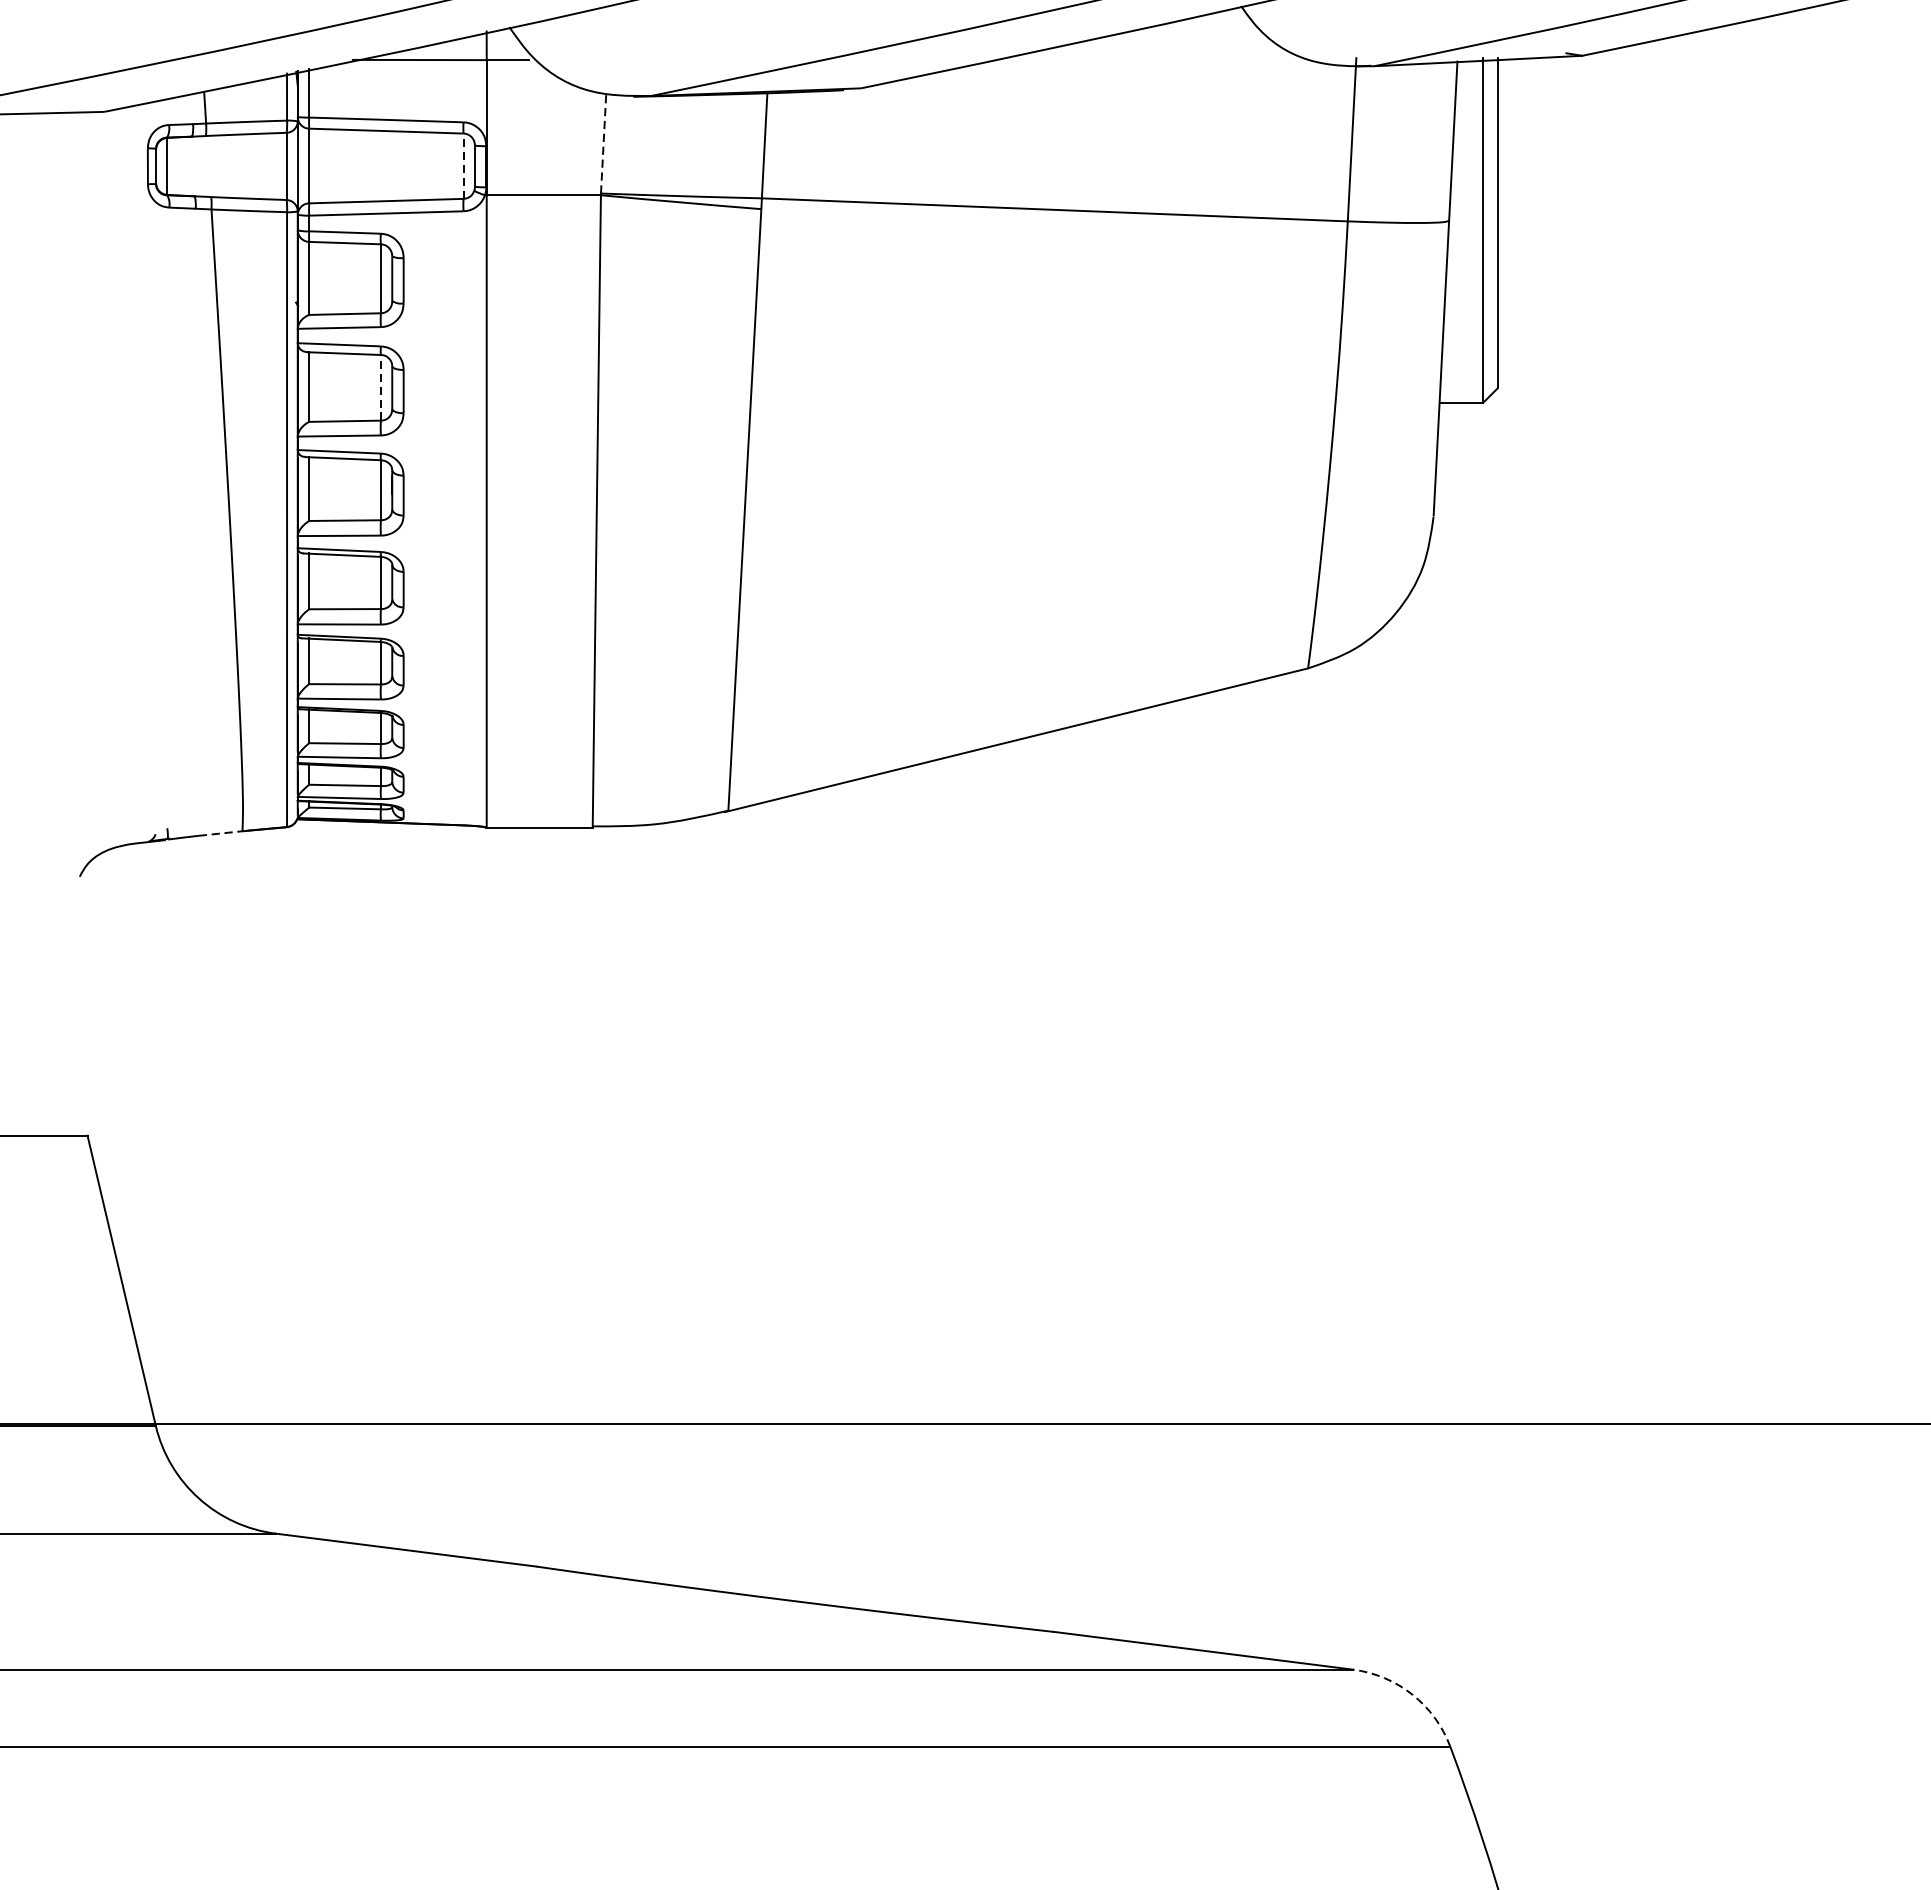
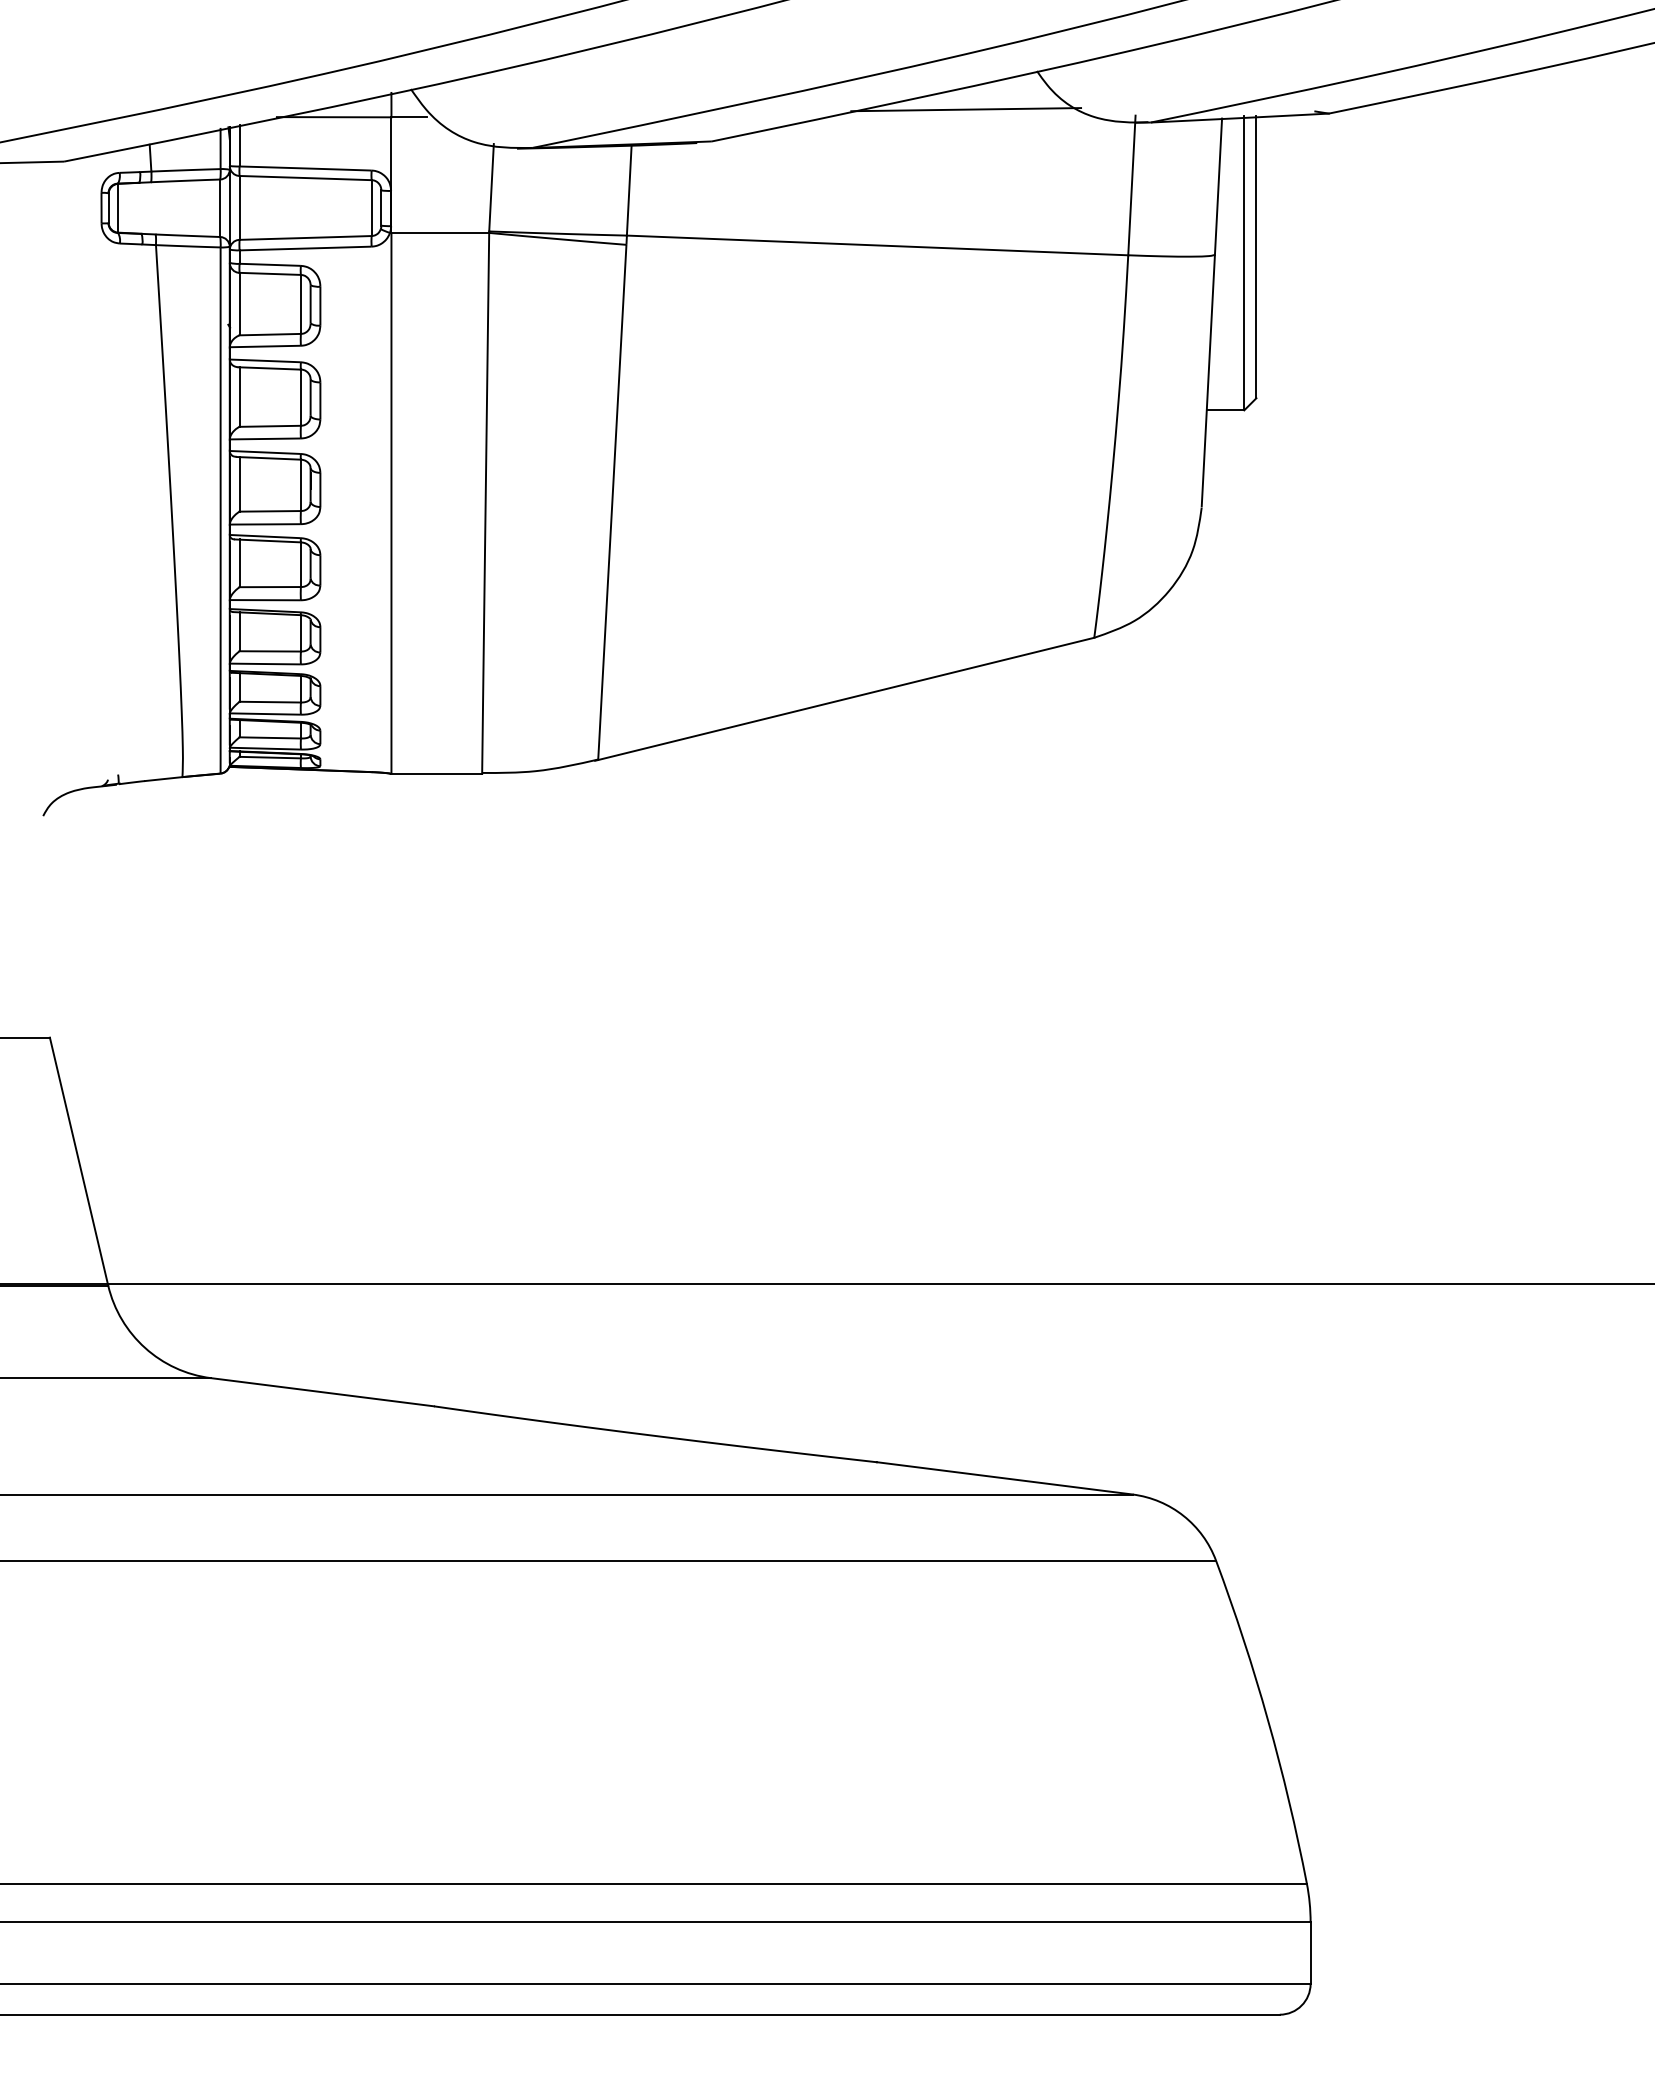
line: (1158, 50) -> (966, 109), added
line: (603, 142) -> (491, 187), dashed -> solid
line: (463, 166) -> (371, 208), dashed -> solid
line: (380, 387) -> (300, 397), dashed -> solid
line: (220, 834) -> (163, 779), dashed -> solid
arc: (1412, 1694) -> (1183, 1515), dashed -> solid

